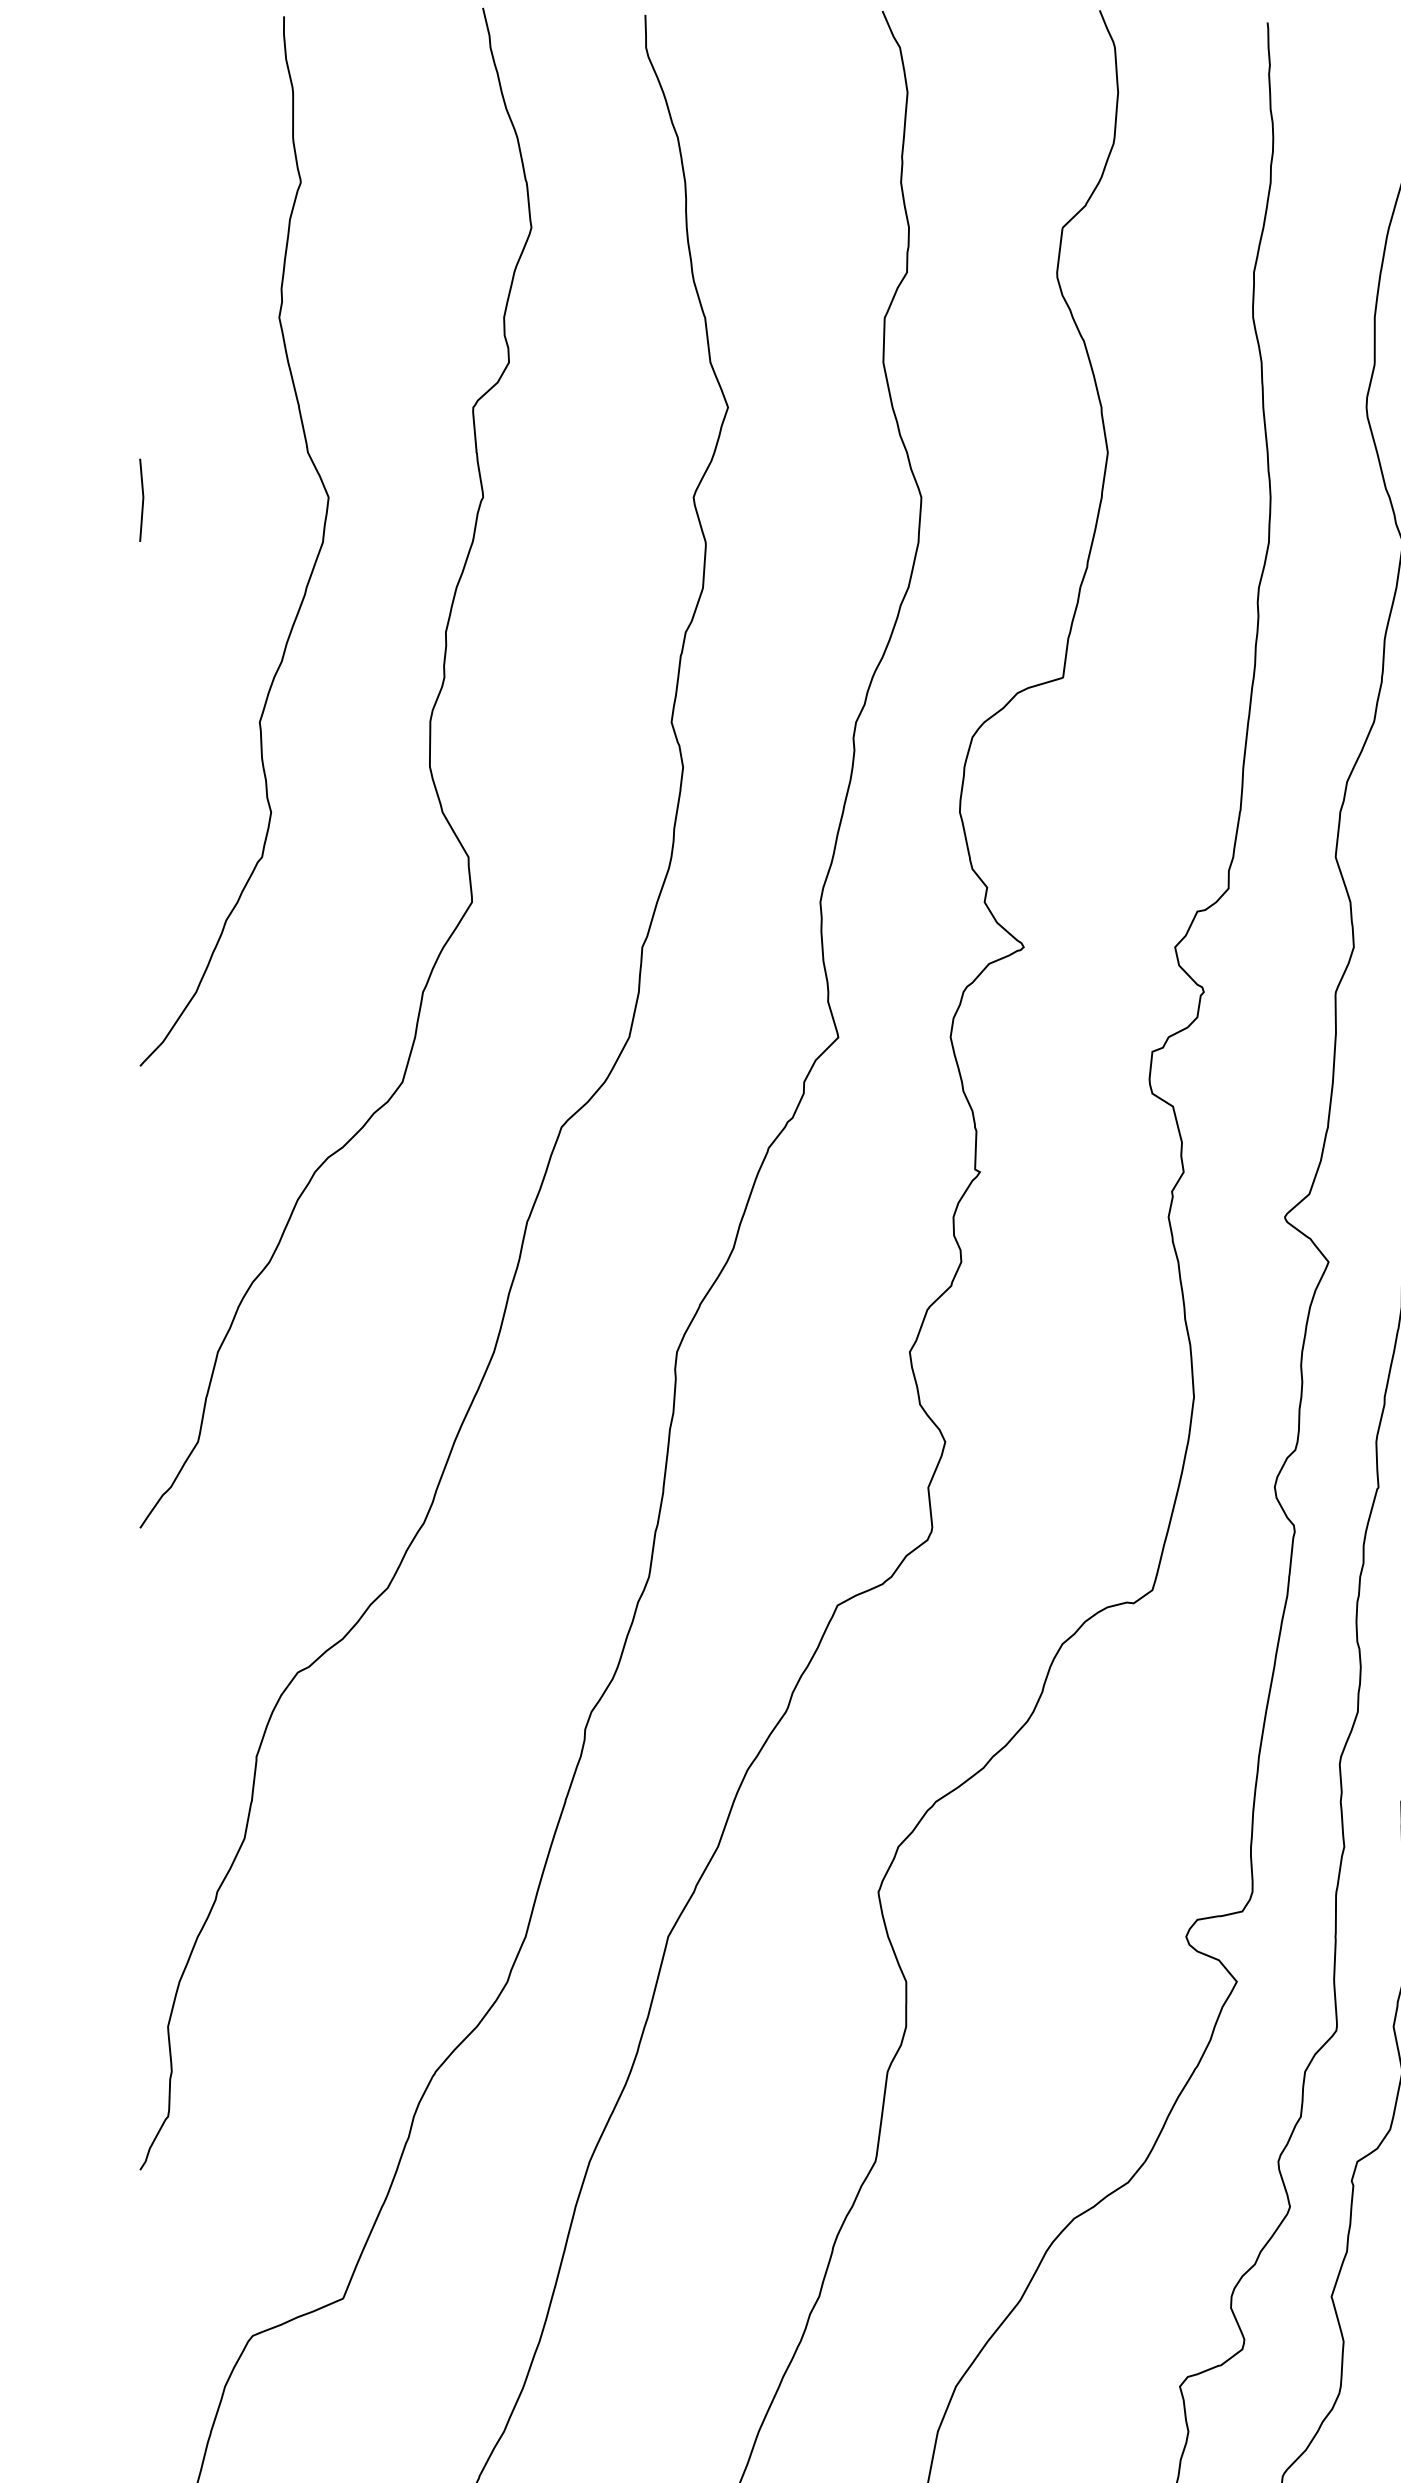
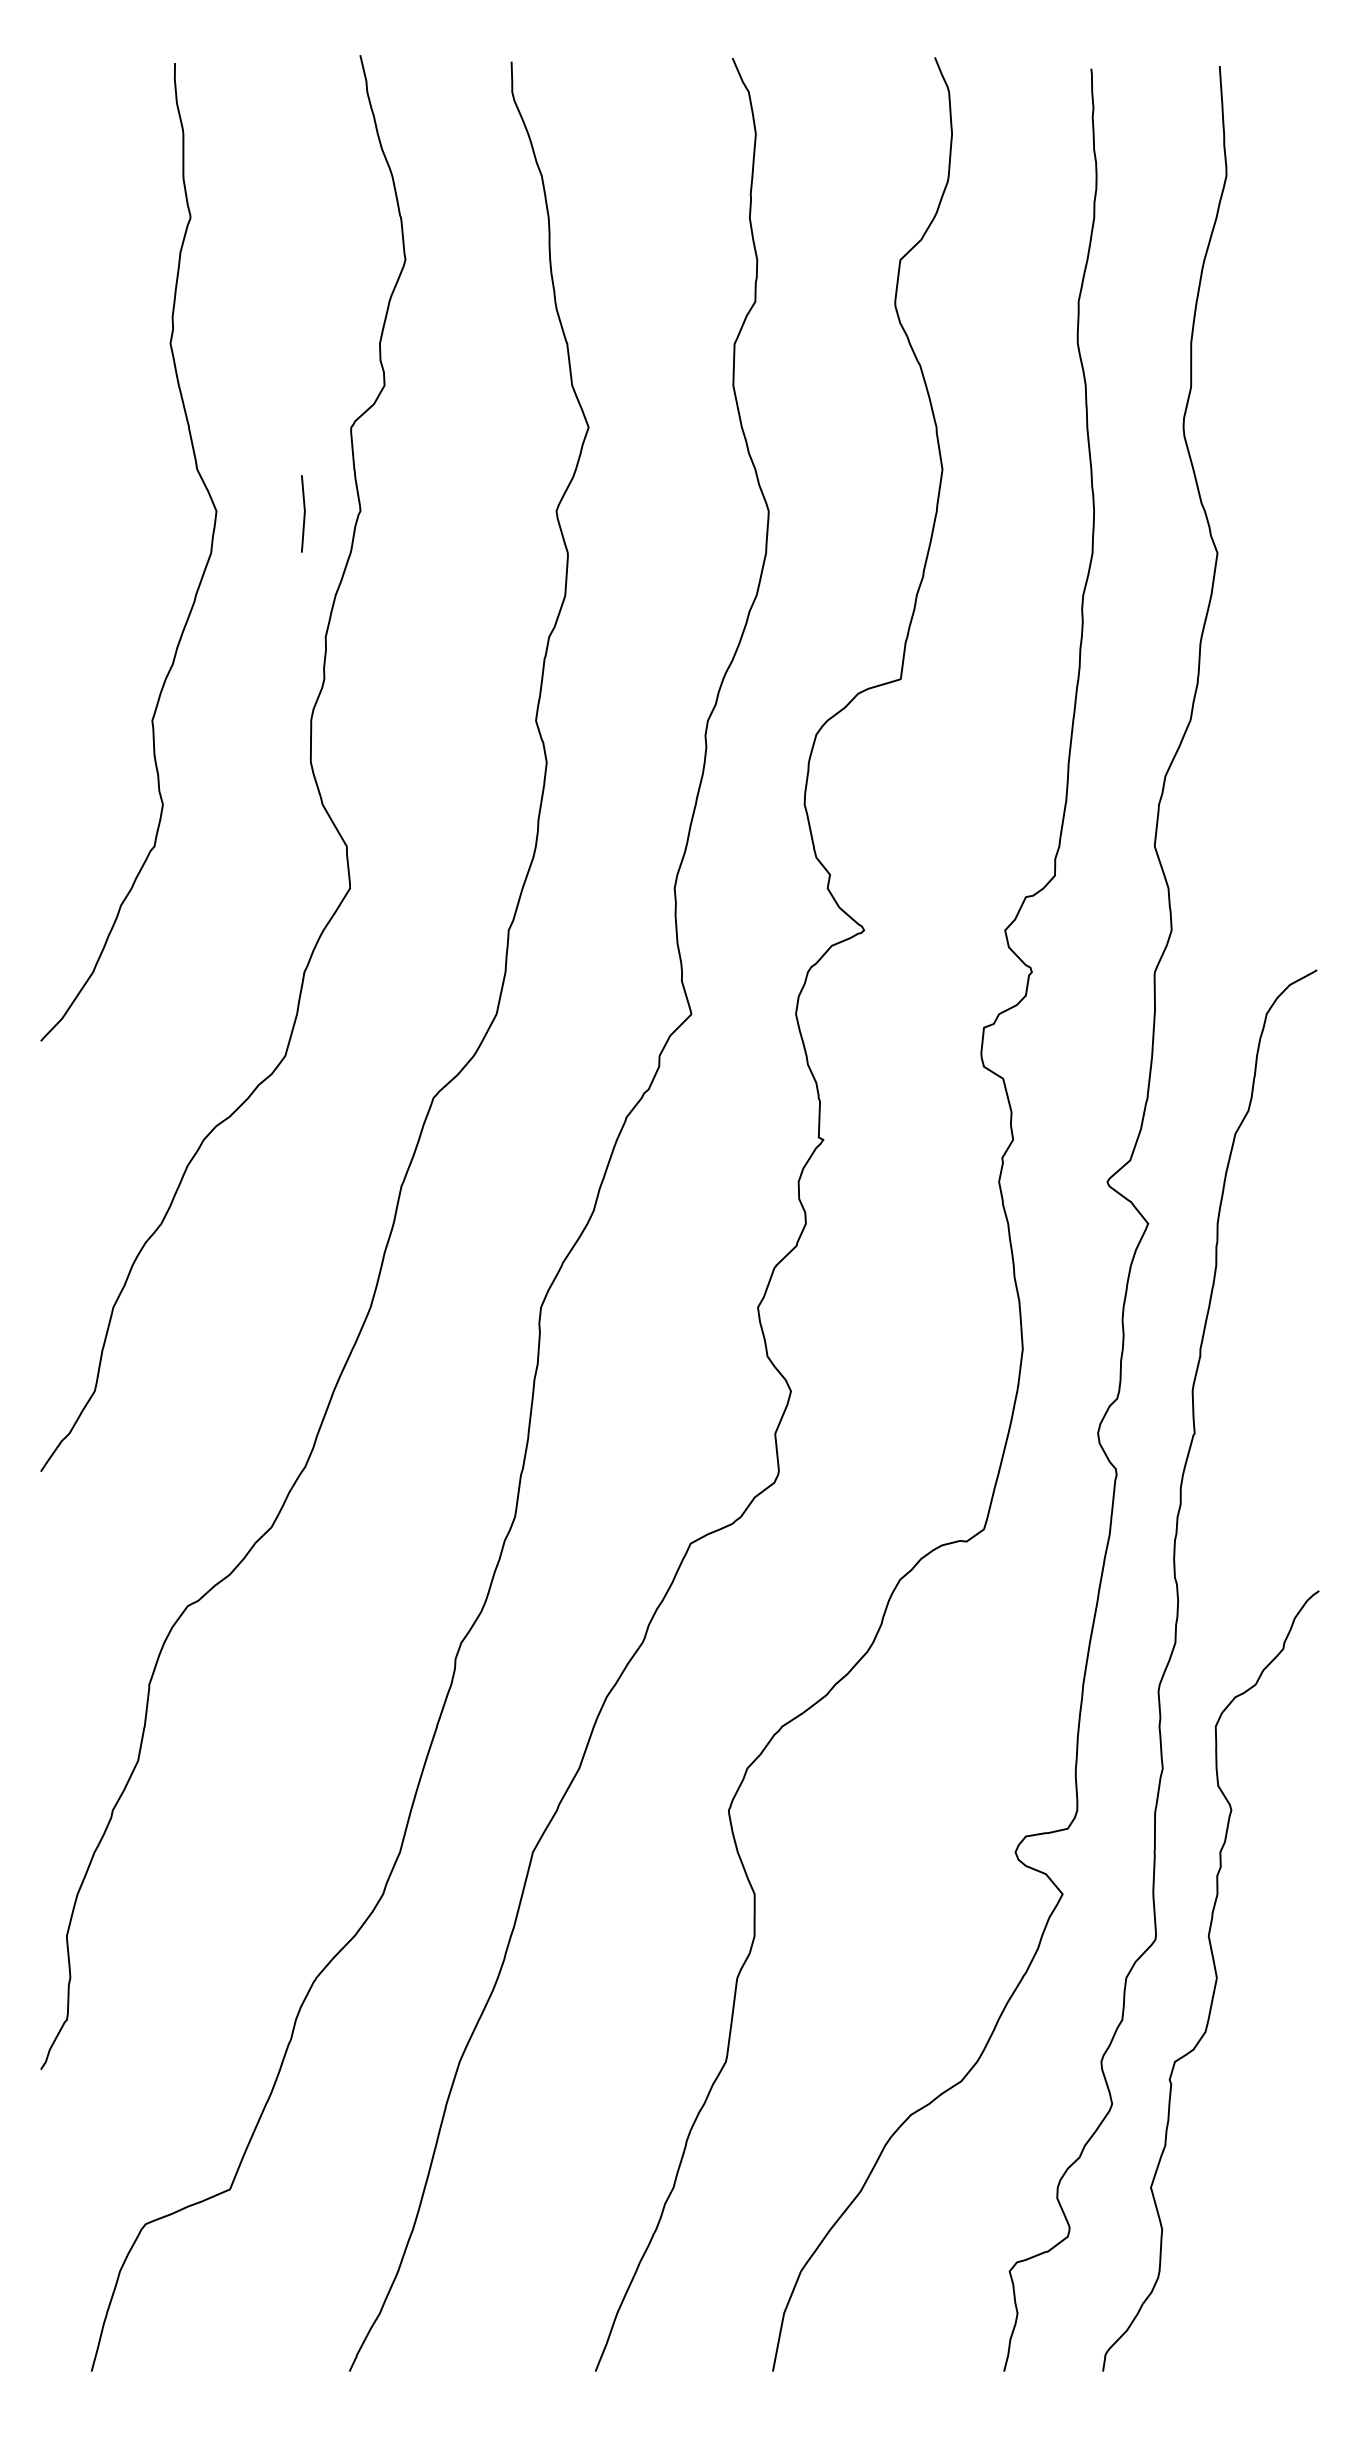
curve: (141, 499) -> (303, 513), moved

